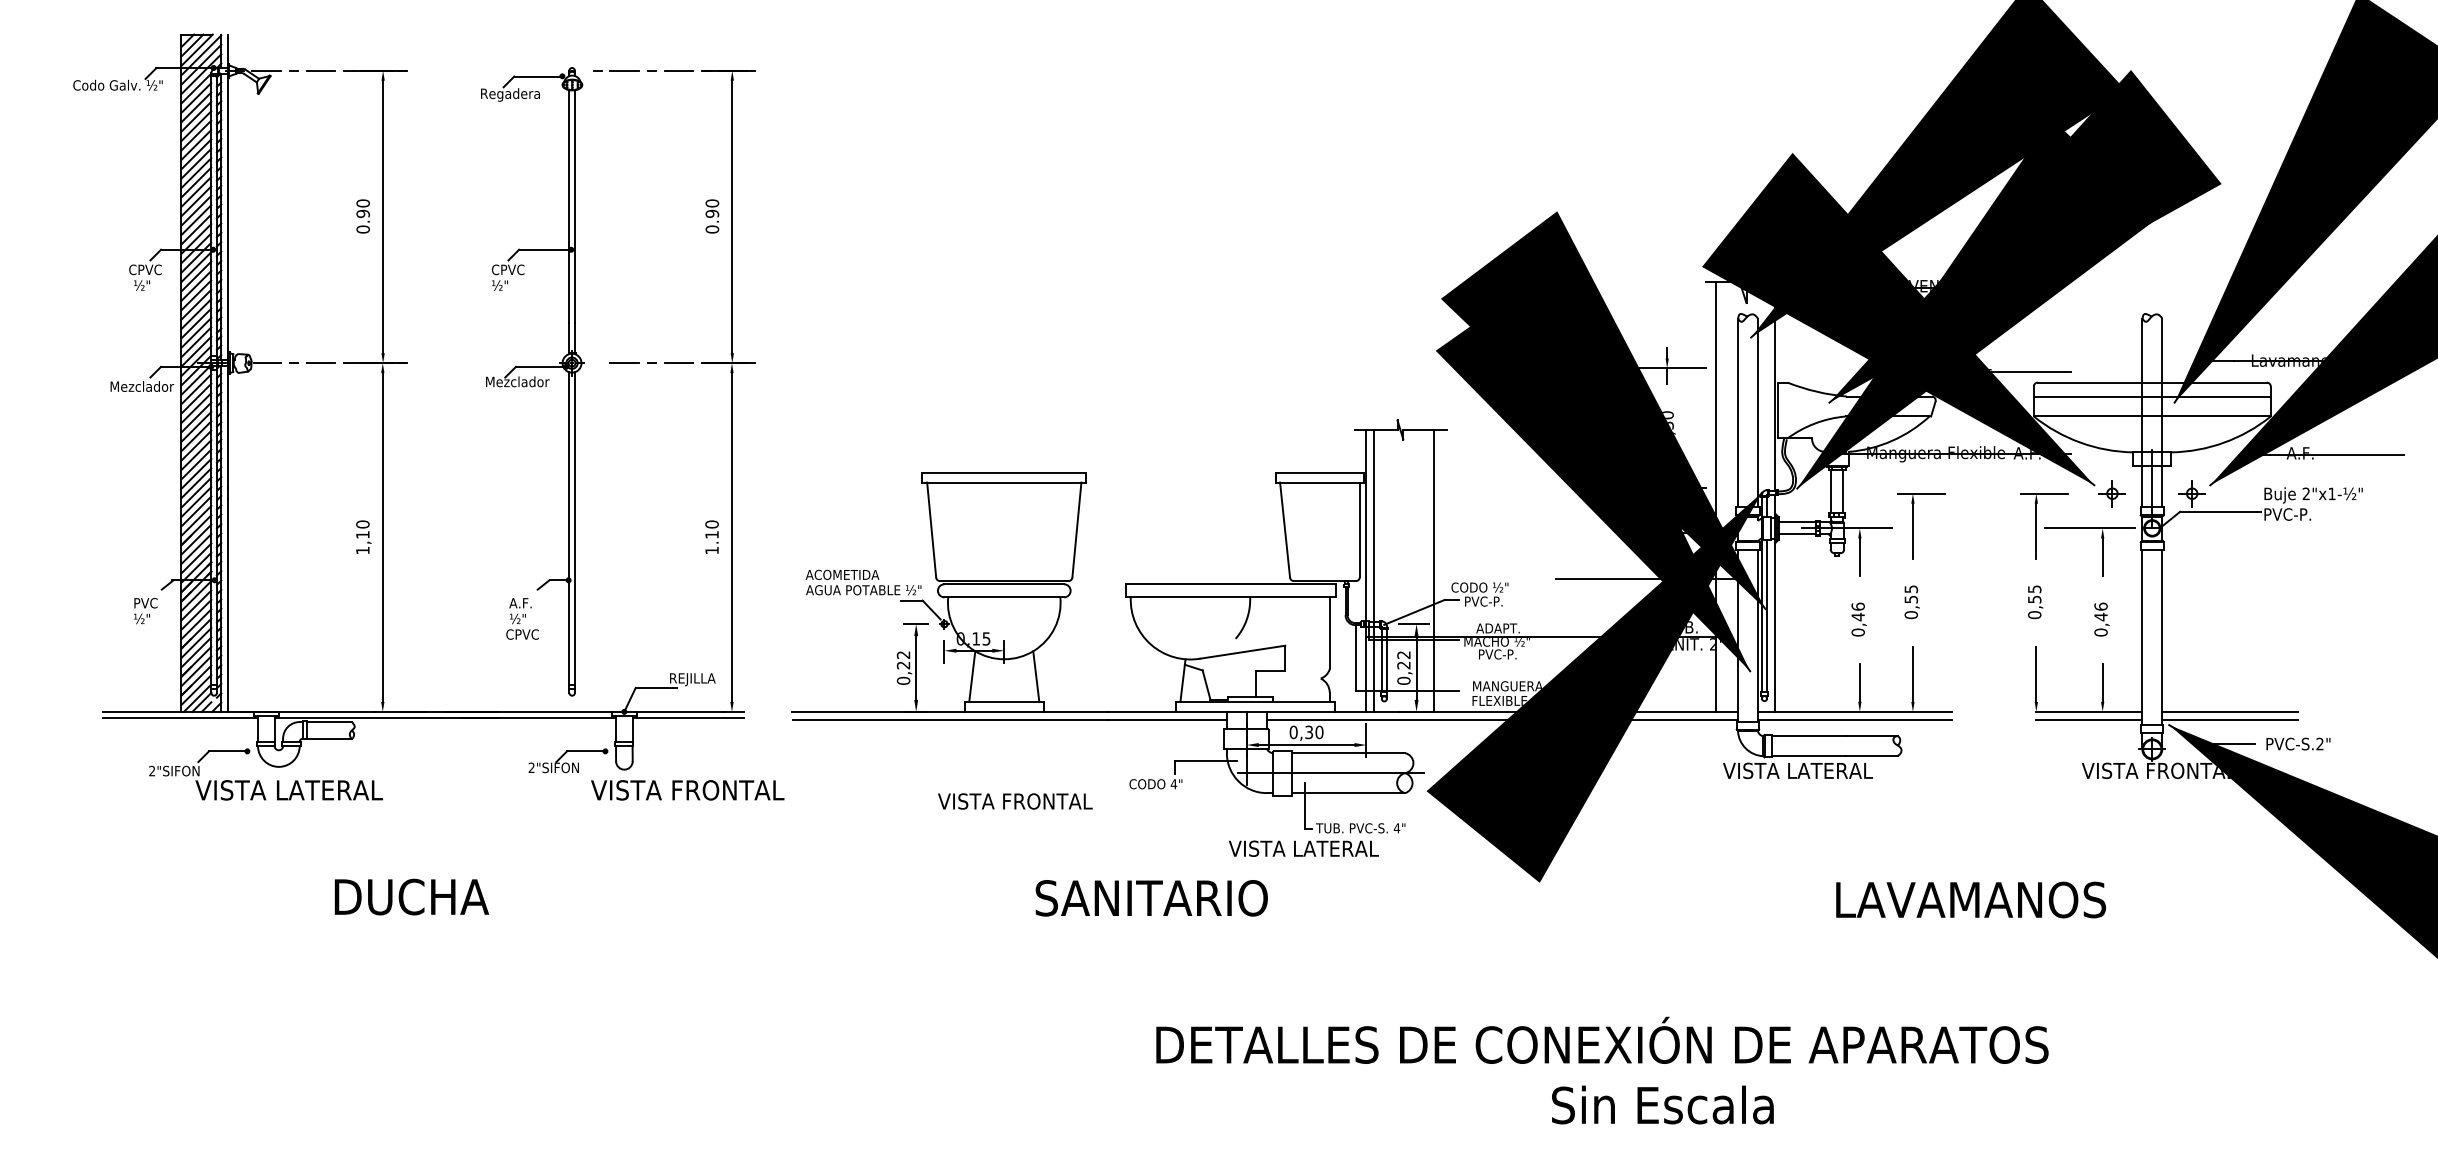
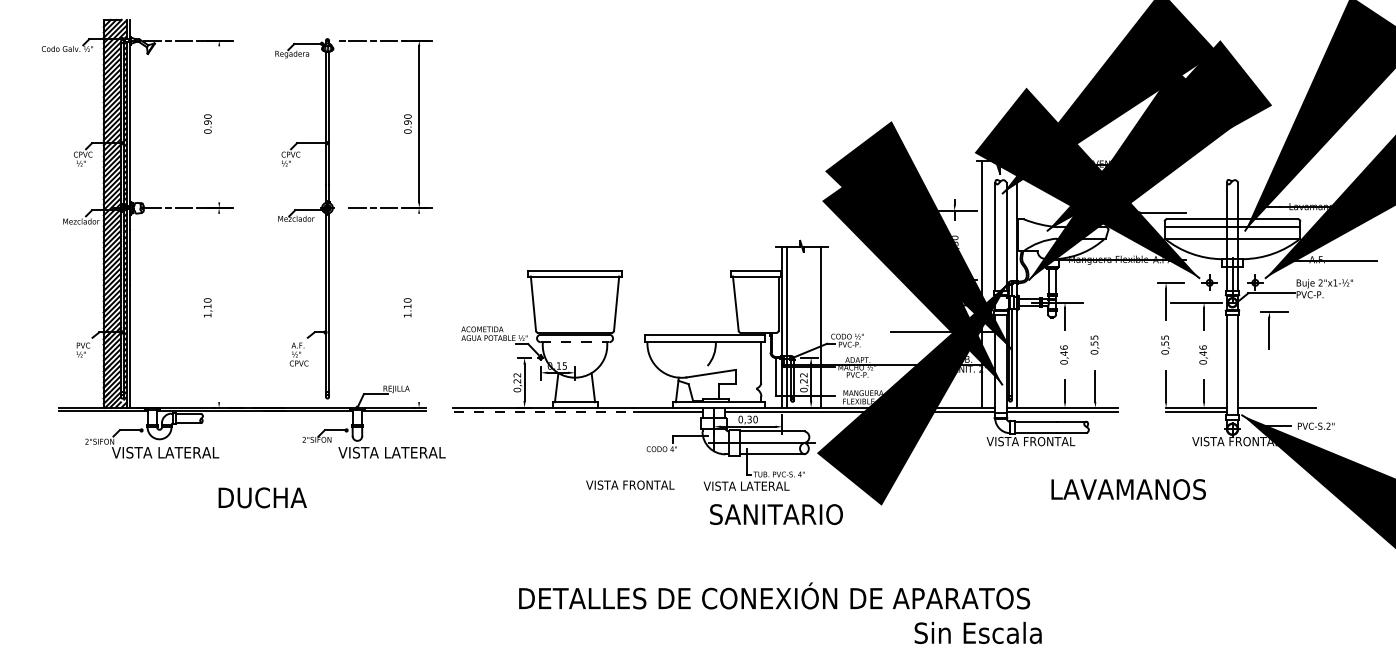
line: (383, 217) -> (219, 124), removed
part: (1921, 526) -> (1274, 330), moved
line: (383, 536) -> (219, 307), removed
line: (732, 536) -> (419, 307), removed
line: (1005, 597) -> (575, 342), solid -> dashed
line: (950, 720) -> (544, 412), solid -> dashed
line: (2230, 720) -> (1277, 412), removed
text: (1834, 770) -> (1050, 441), VISTA LATERAL -> VISTA FRONTAL
text: (729, 789) -> (417, 452), VISTA FRONTAL -> VISTA LATERAL
text: (1015, 800) -> (630, 484), moved
text: (411, 896) -> (262, 497), moved
text: (1151, 898) -> (776, 514), moved
text: (1970, 899) -> (1128, 489), moved
text: (1602, 1039) -> (774, 595), moved
text: (1661, 1104) -> (977, 632), moved

